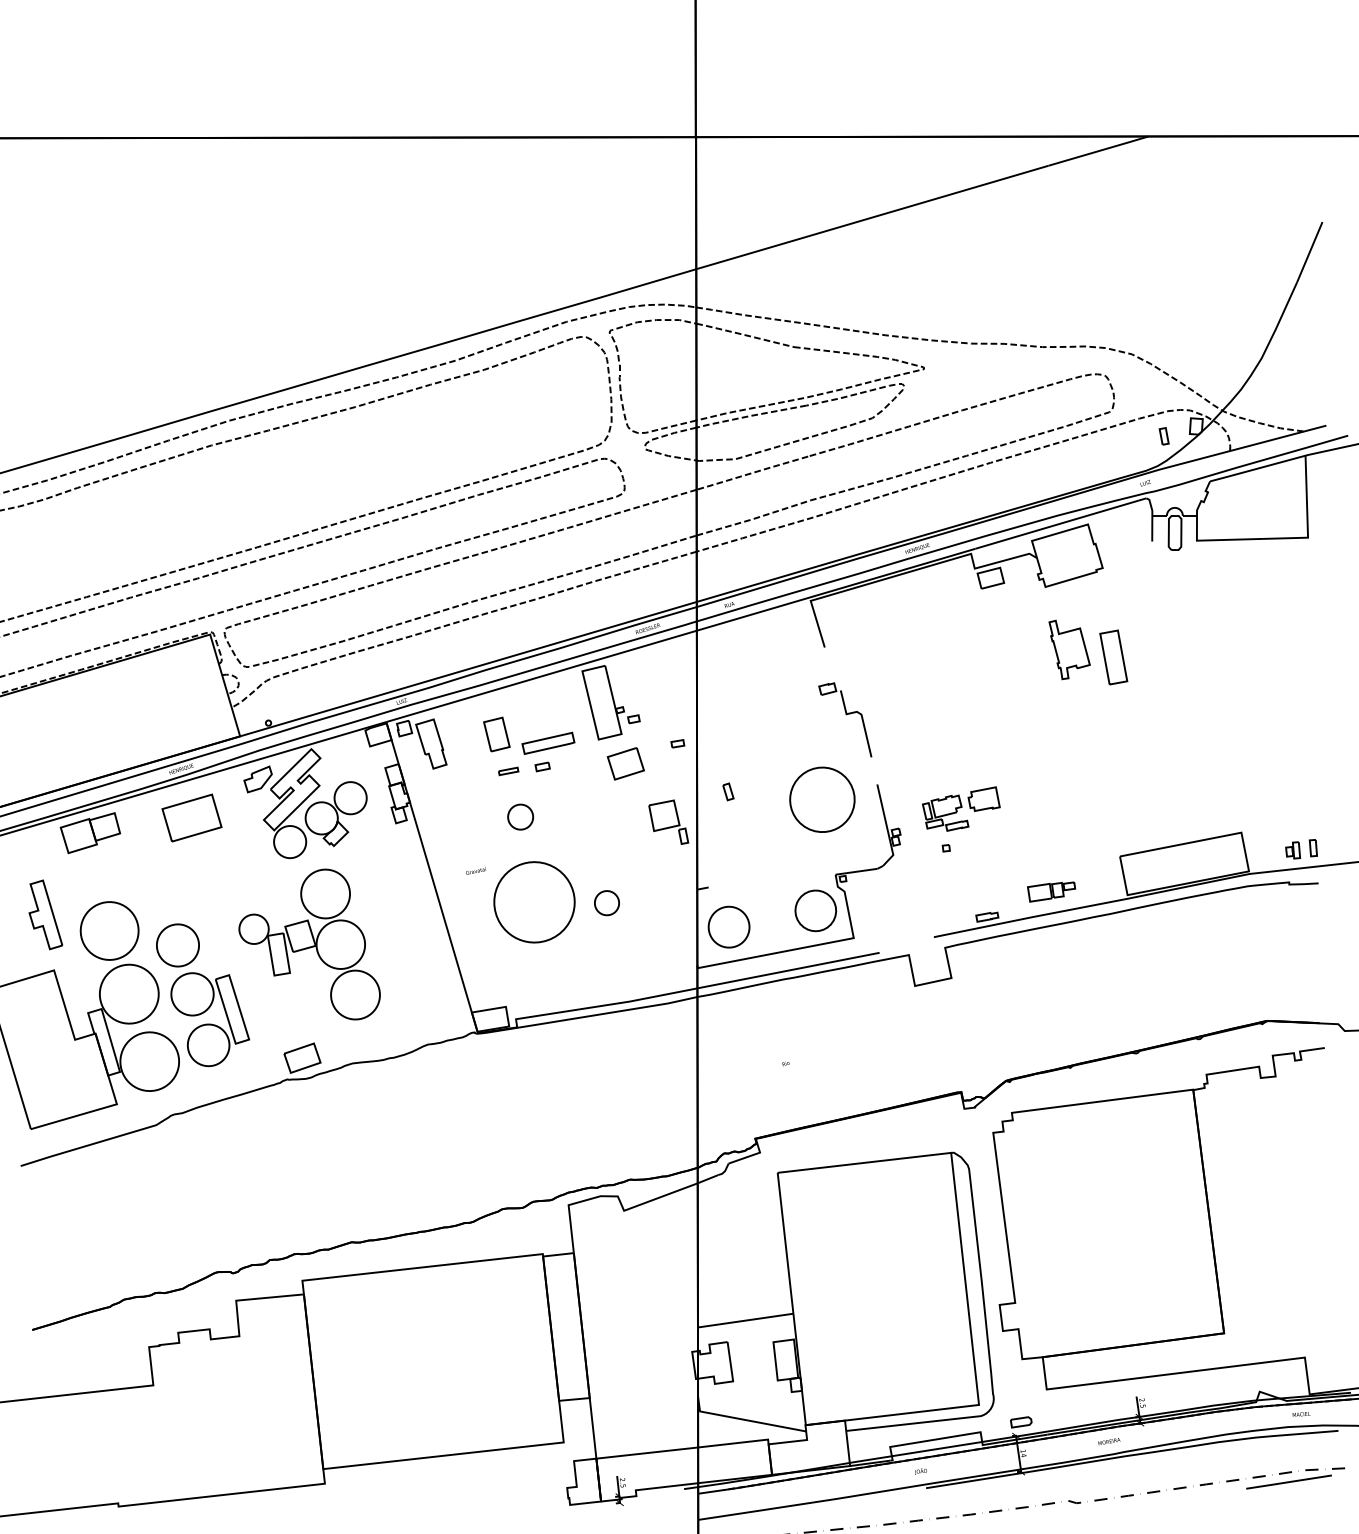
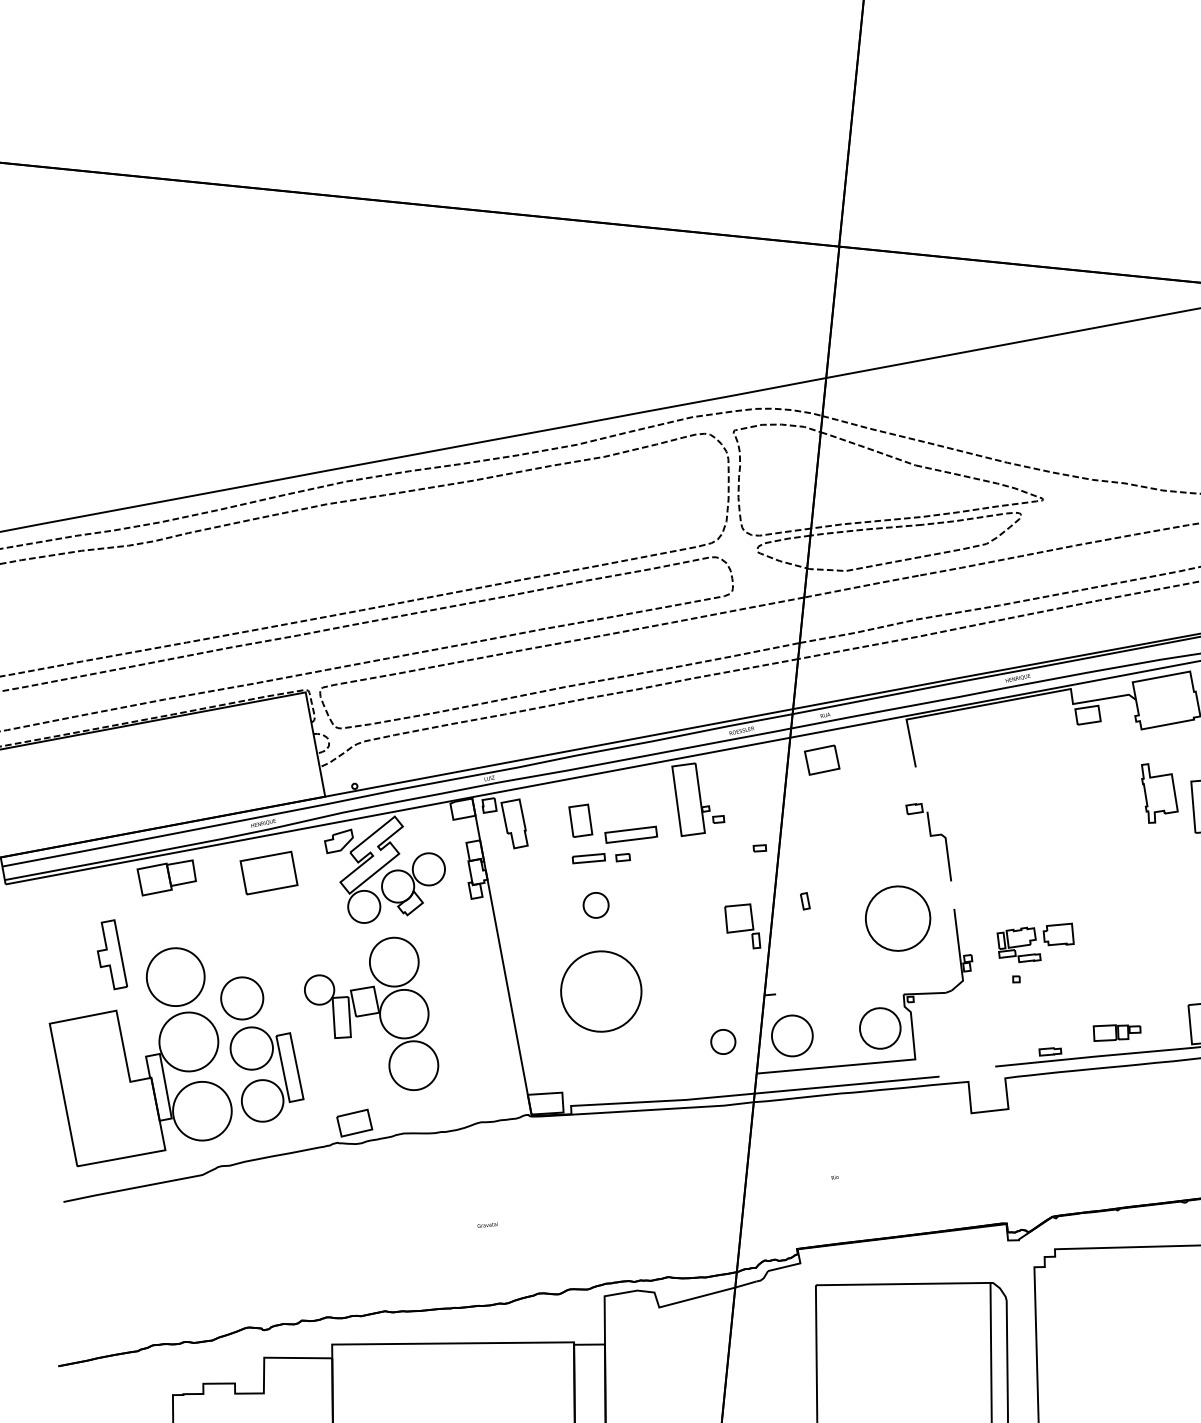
part: (625, 763) -> (821, 759), moved
part: (508, 771) -> (588, 858), size x1.67
text: (476, 870) -> (488, 1224), moved
part: (606, 903) -> (722, 1042), moved

